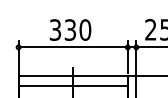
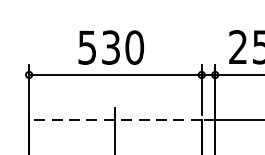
text: (55, 29) -> (87, 46), 330 -> 530
line: (73, 75) -> (115, 119), solid -> dashed
line: (72, 85) -> (114, 135), removed

